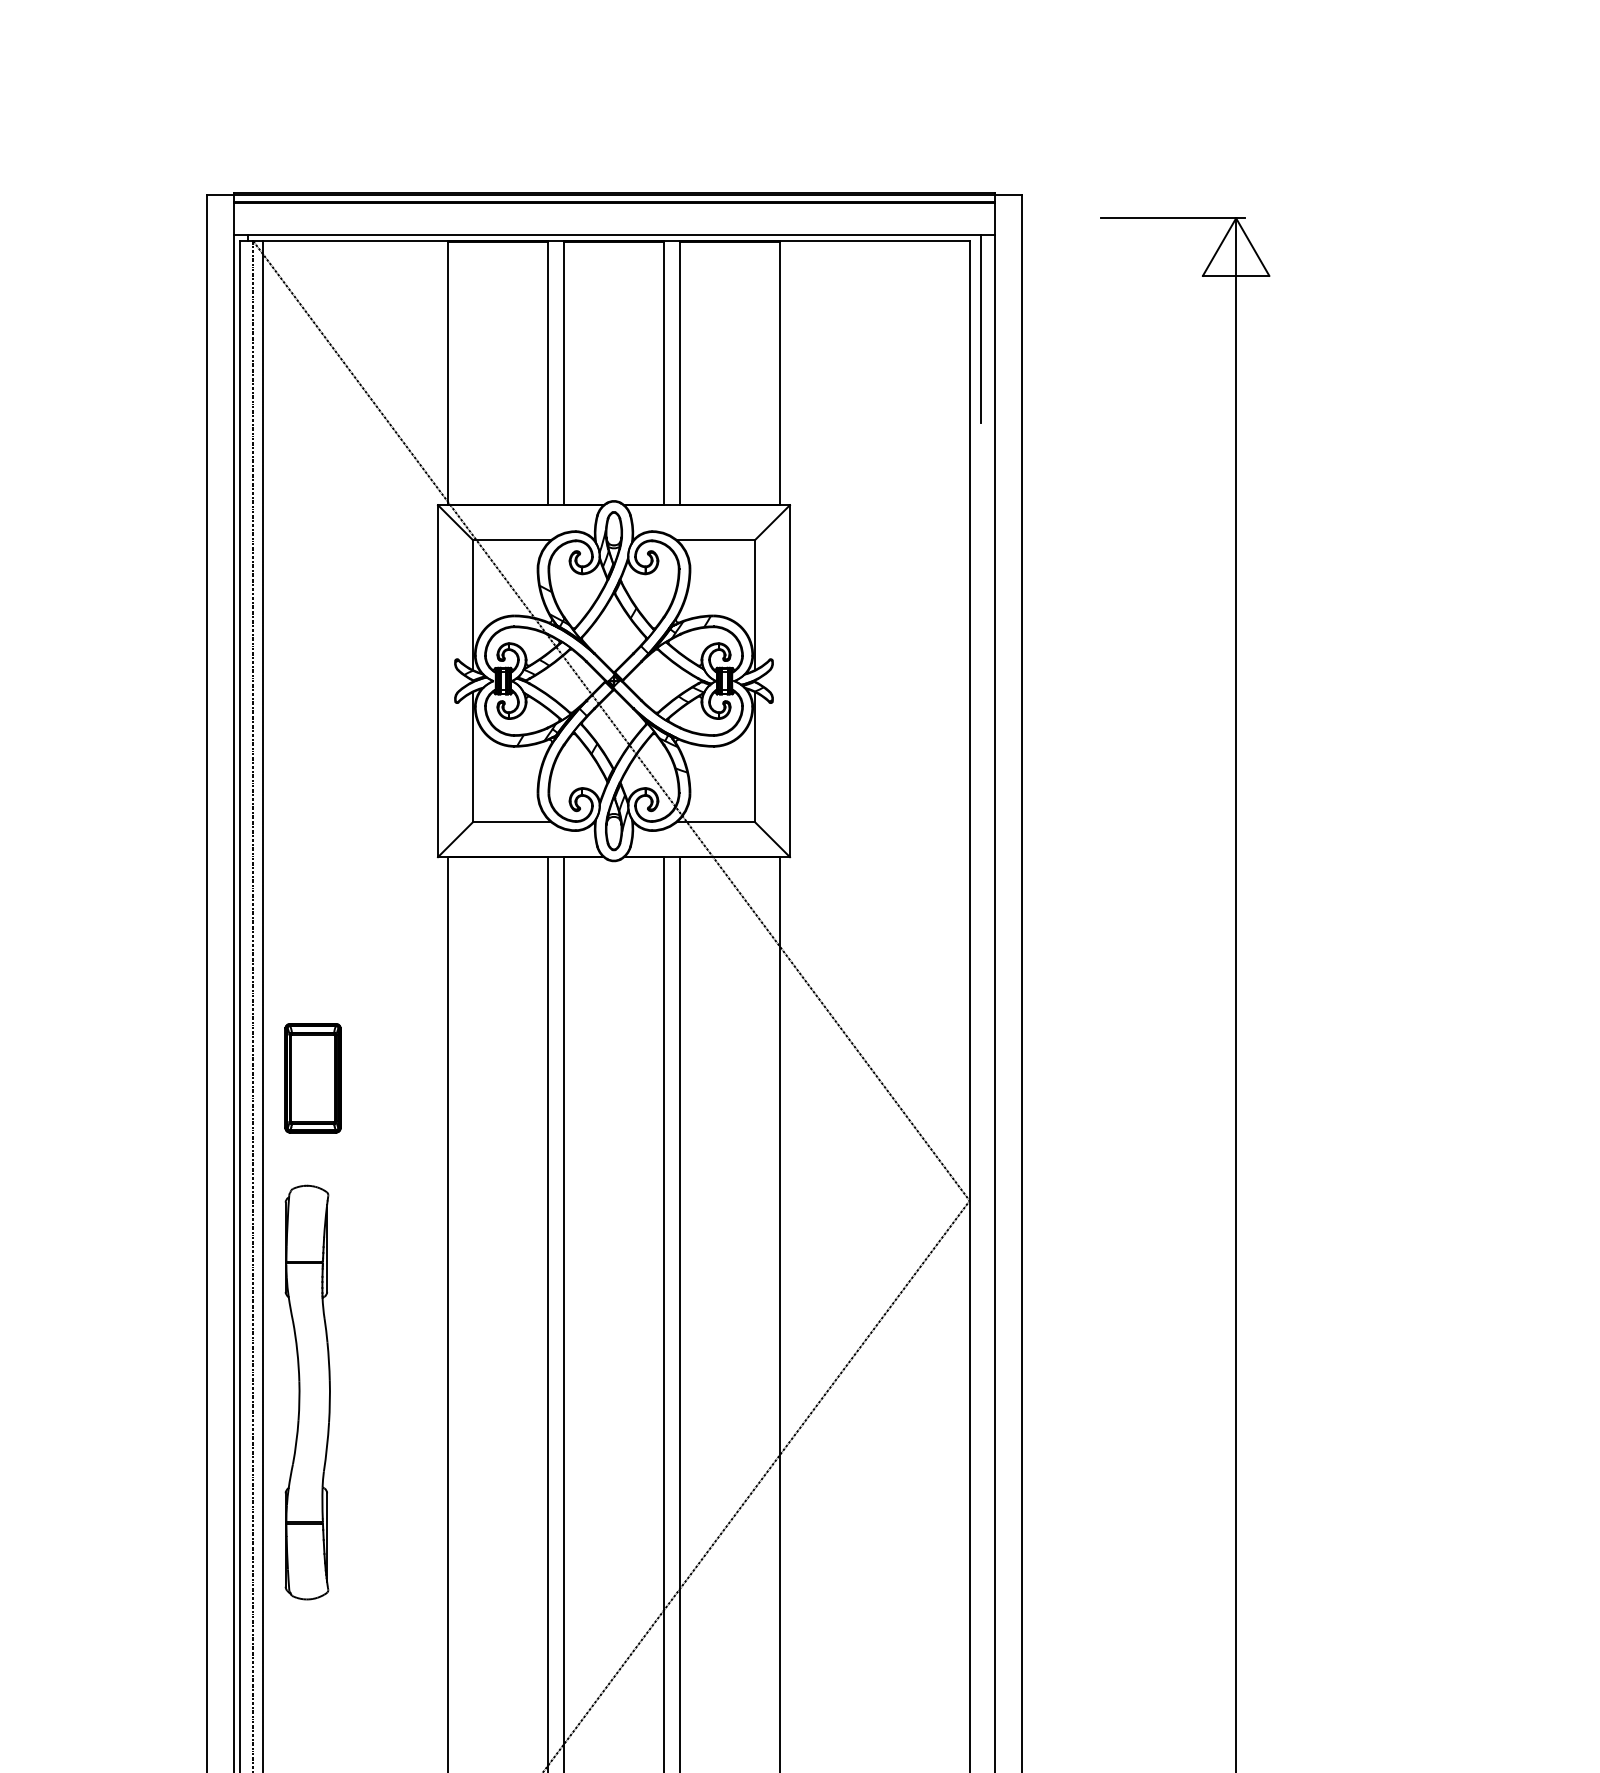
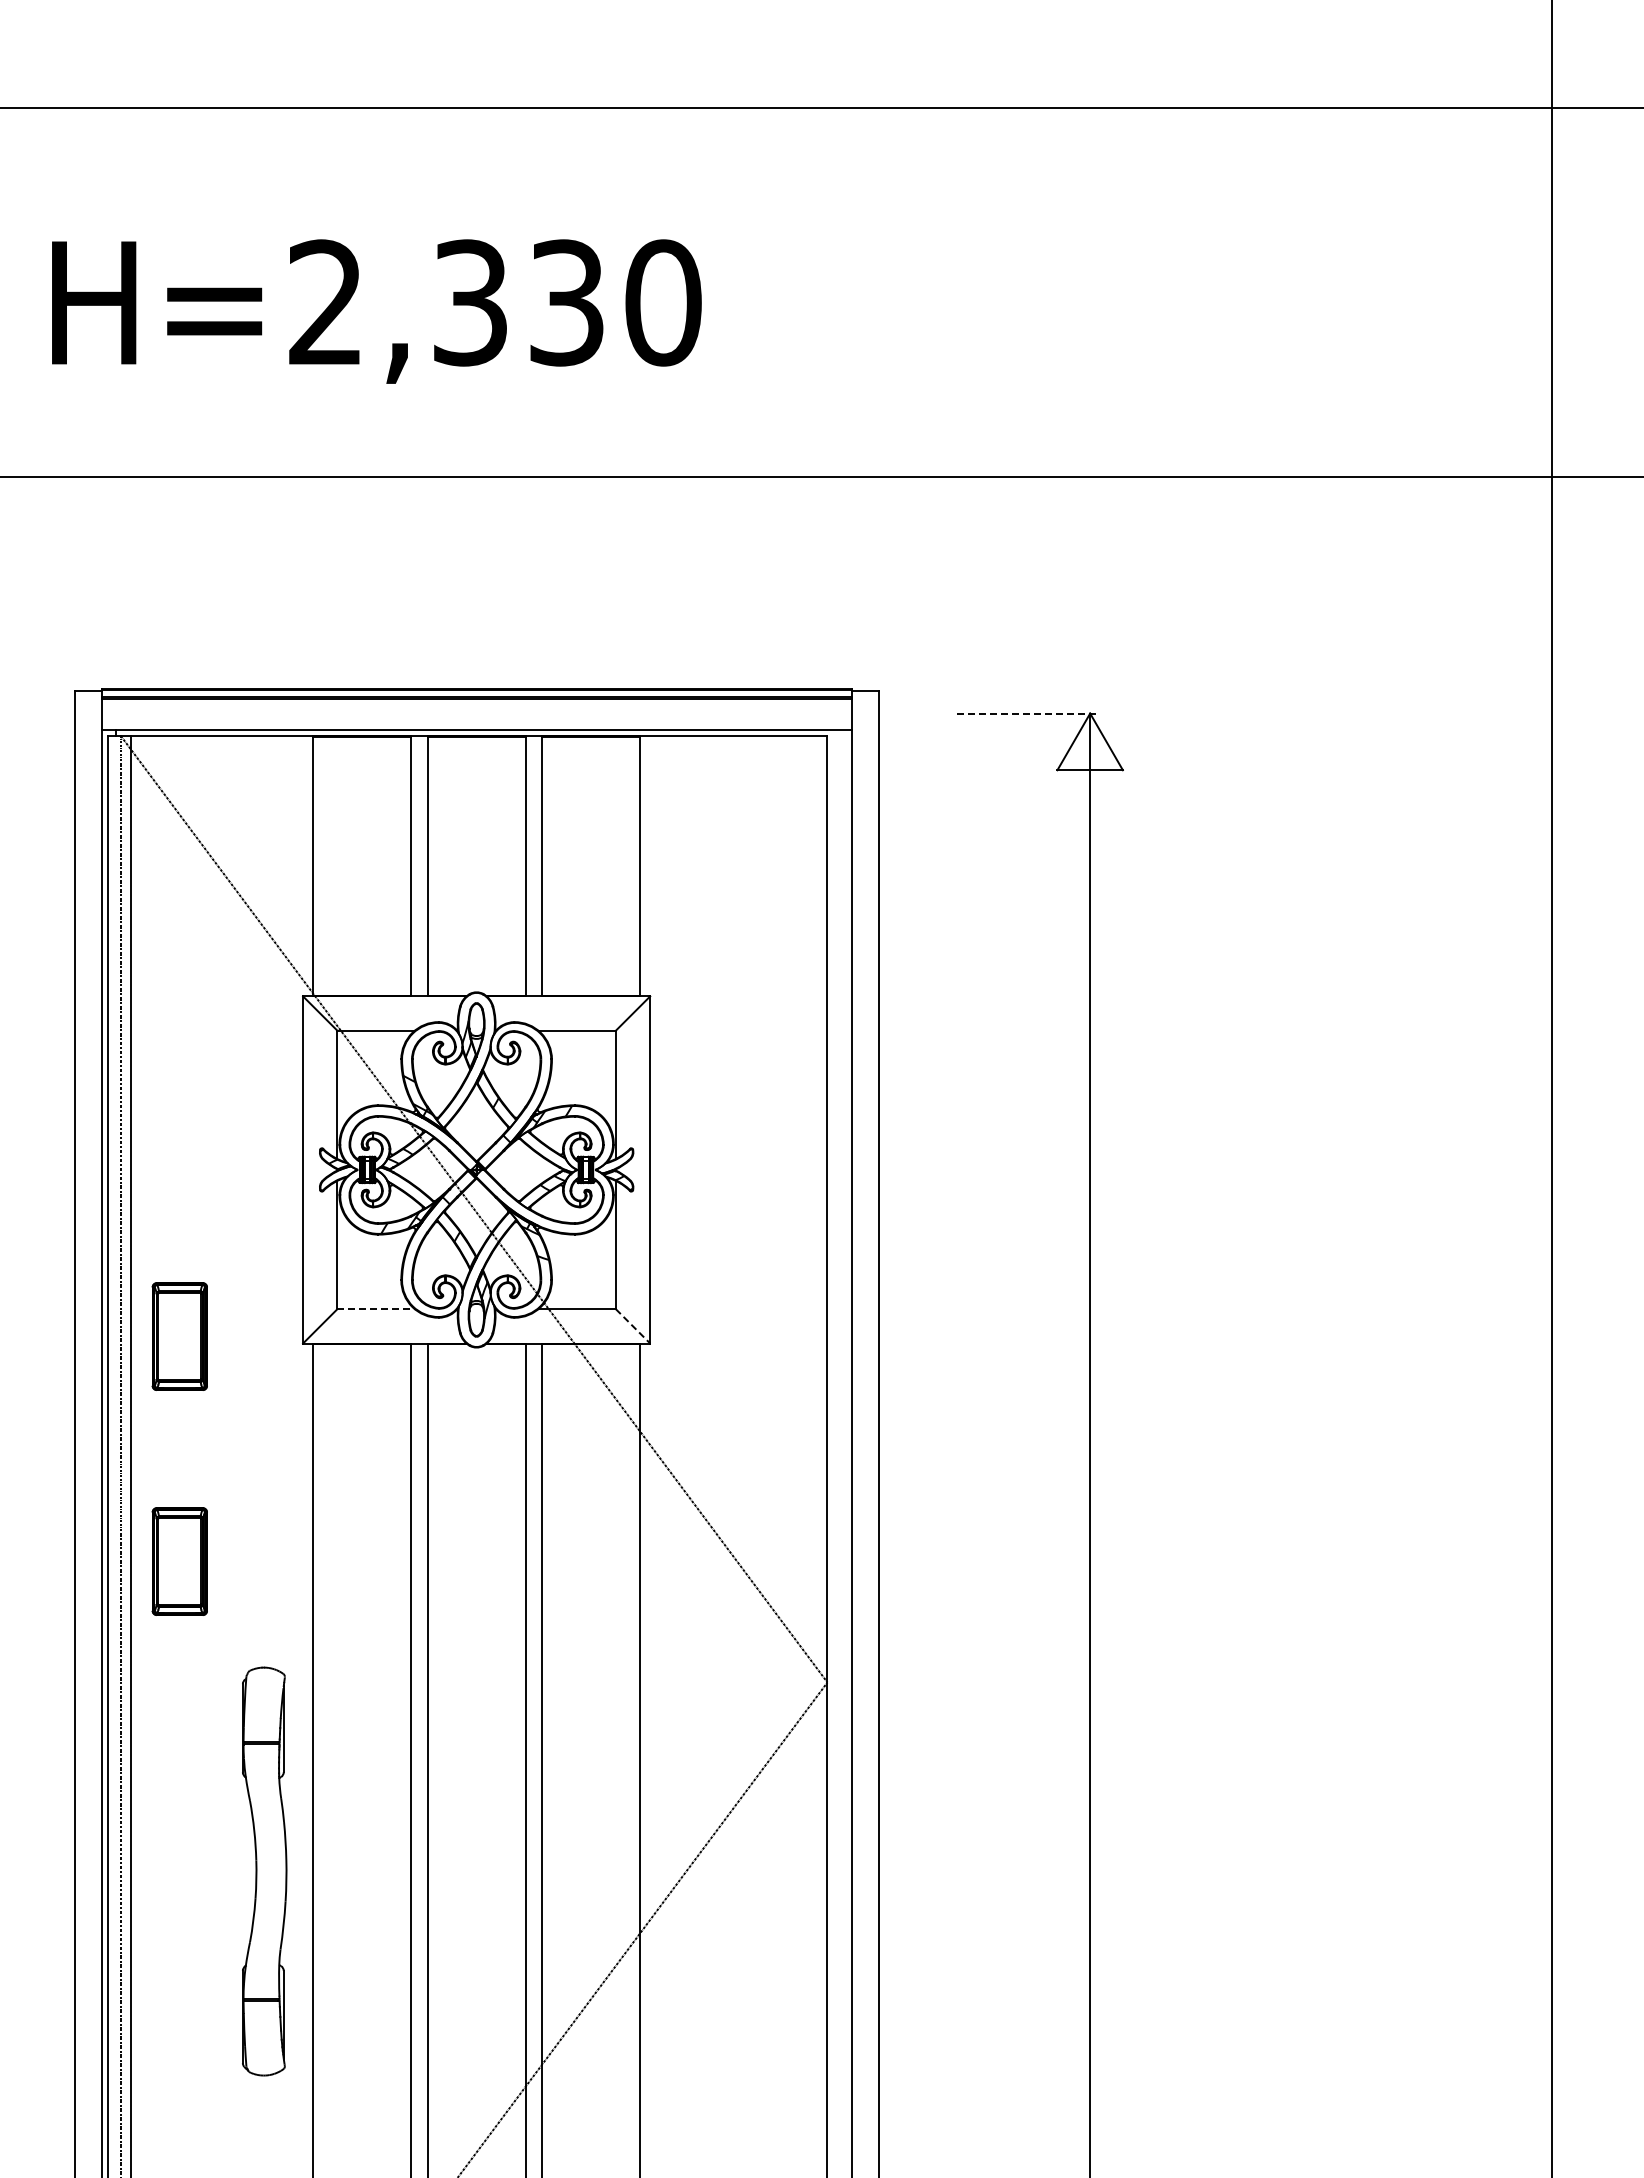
line: (1172, 218) -> (1027, 713), solid -> dashed
line: (980, 328) -> (838, 822), removed
line: (512, 822) -> (376, 1309), solid -> dashed
line: (773, 839) -> (633, 1326), solid -> dashed
part: (312, 850) -> (179, 1336), added
part: (307, 1392) -> (264, 1871), moved

